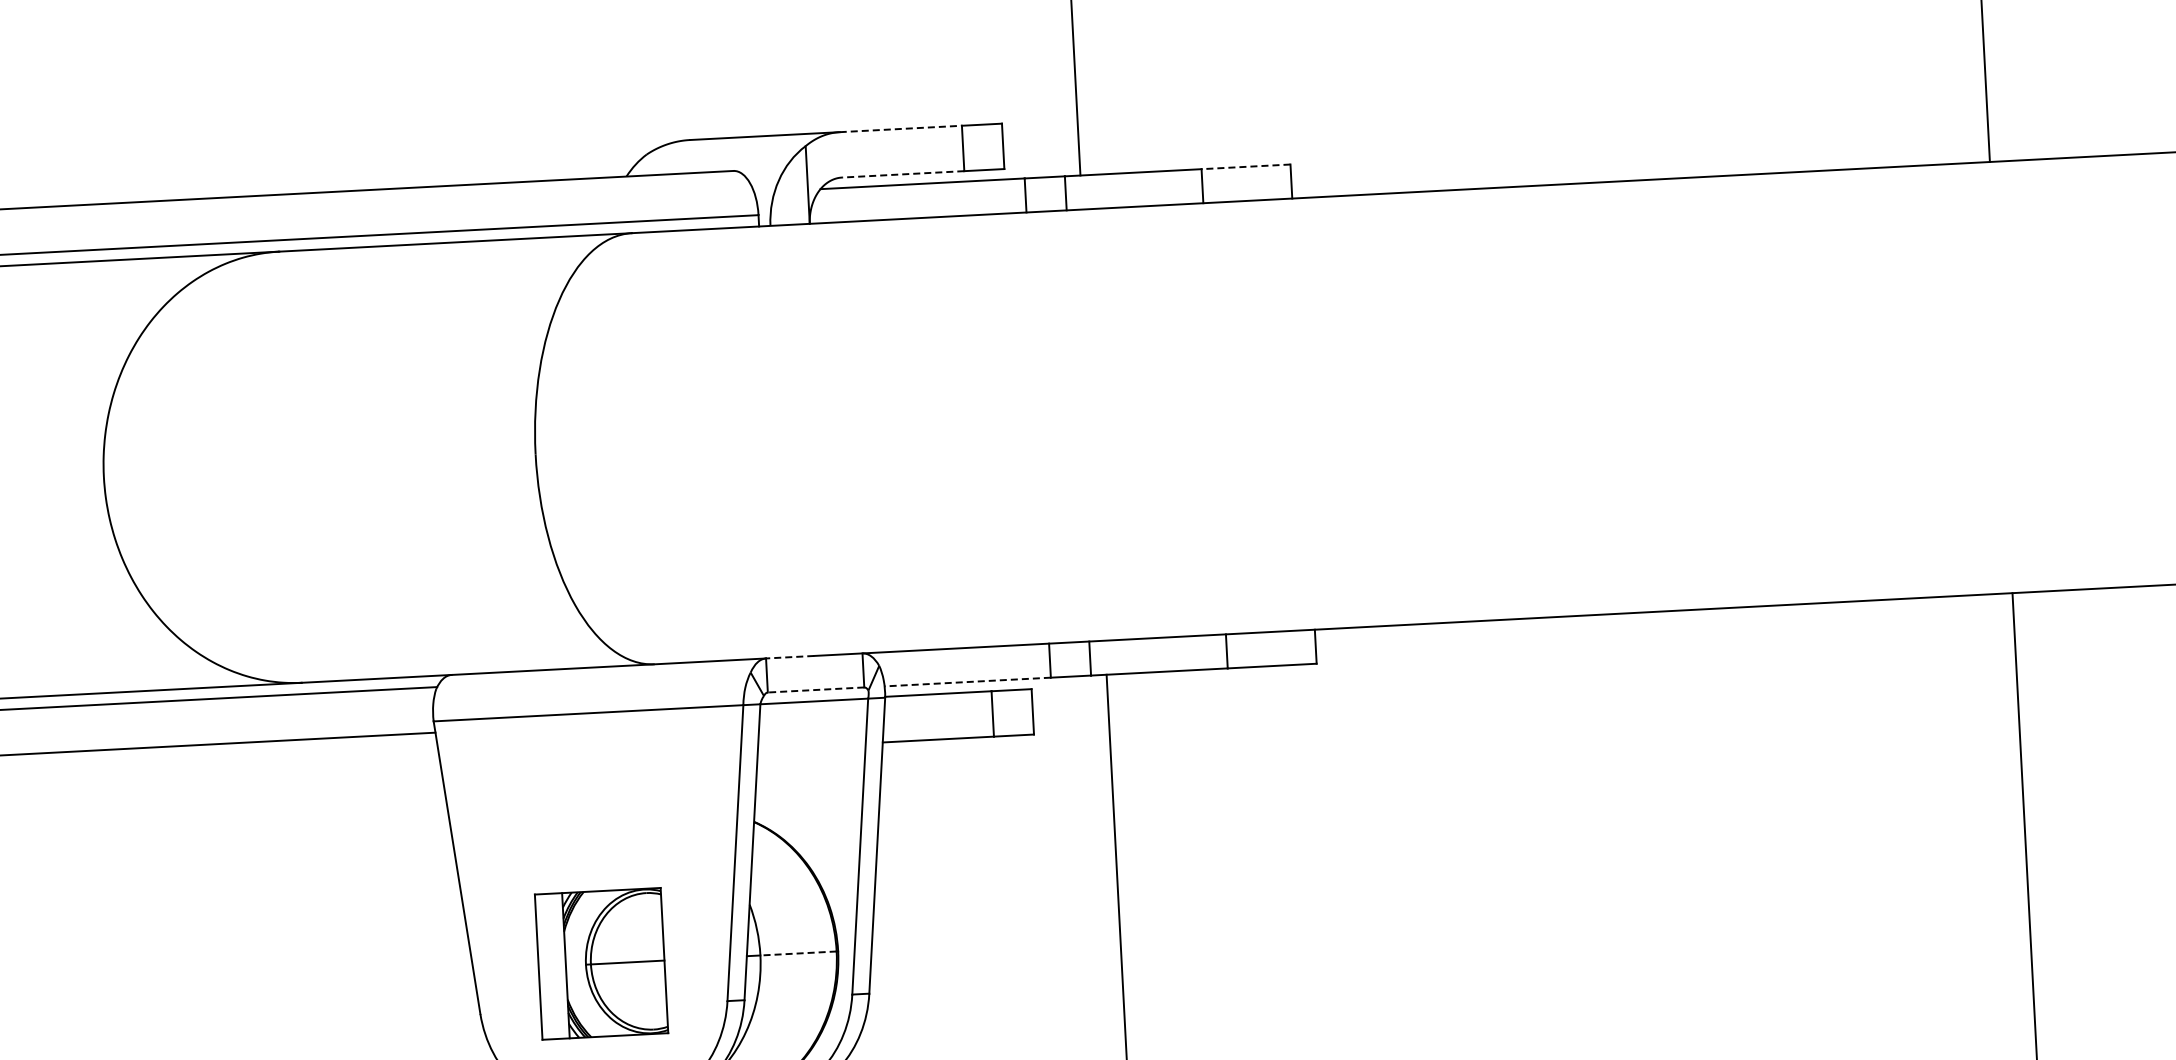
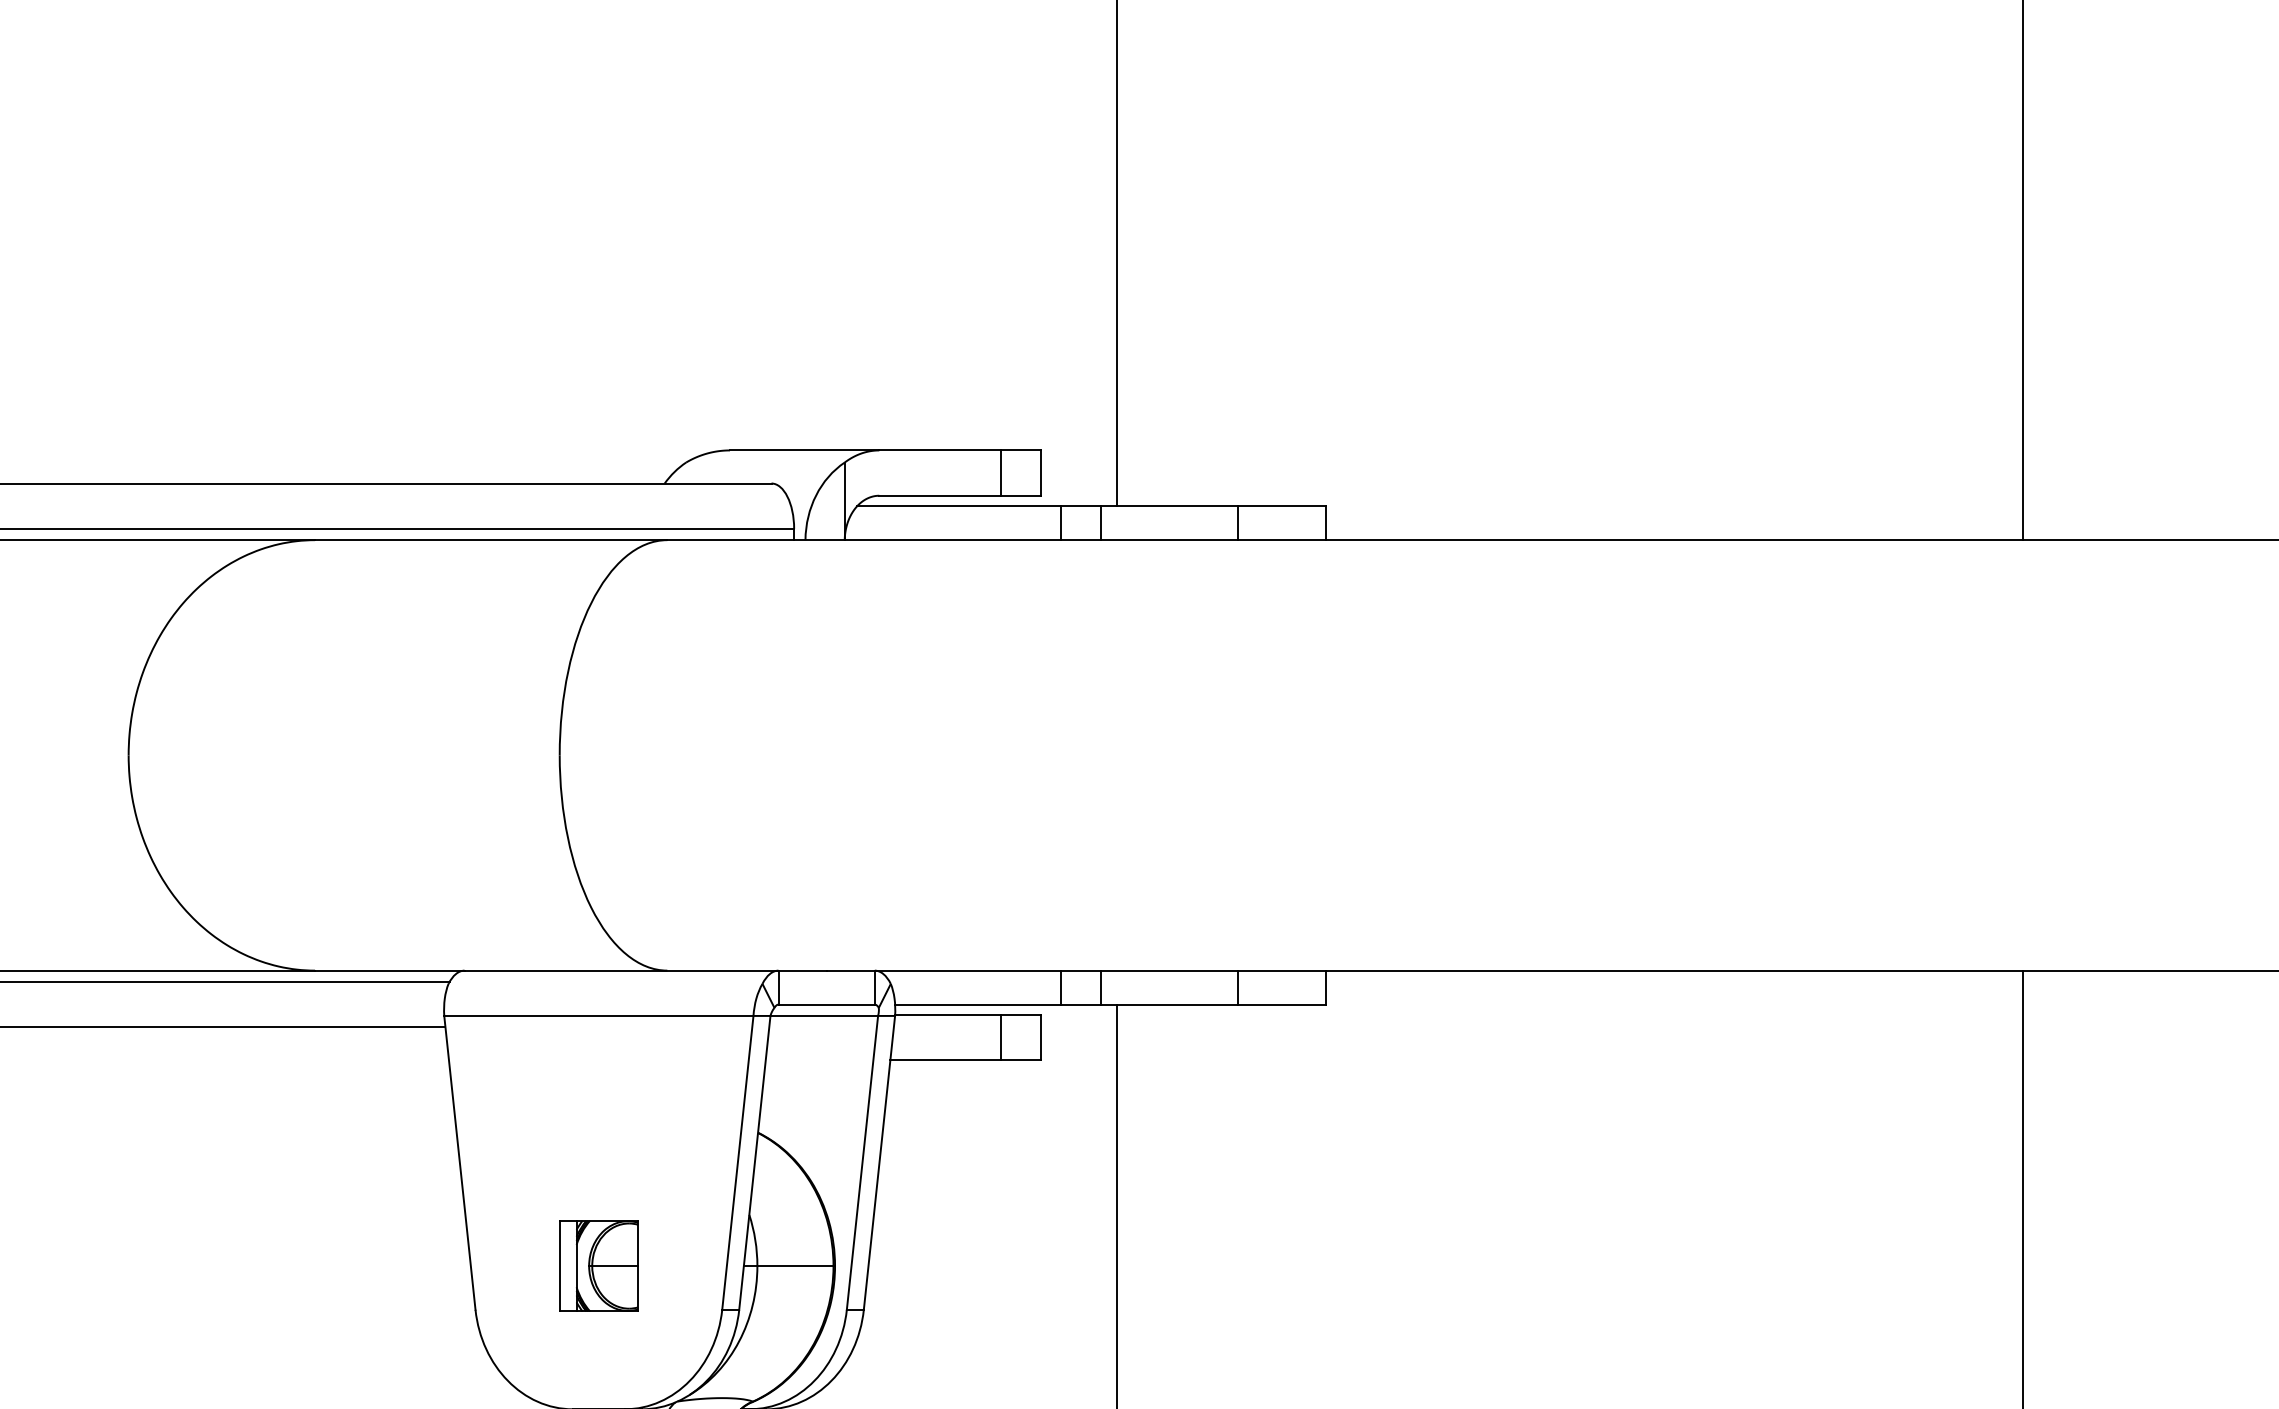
line: (900, 129) -> (940, 450), dashed -> solid
line: (1245, 167) -> (1281, 506), dashed -> solid
line: (902, 174) -> (939, 495), dashed -> solid
line: (790, 657) -> (802, 970), dashed -> solid
line: (968, 681) -> (978, 1004), dashed -> solid
line: (815, 689) -> (826, 1004), dashed -> solid
line: (797, 953) -> (794, 1266), dashed -> solid
part: (601, 963) -> (598, 1265), size x0.62

